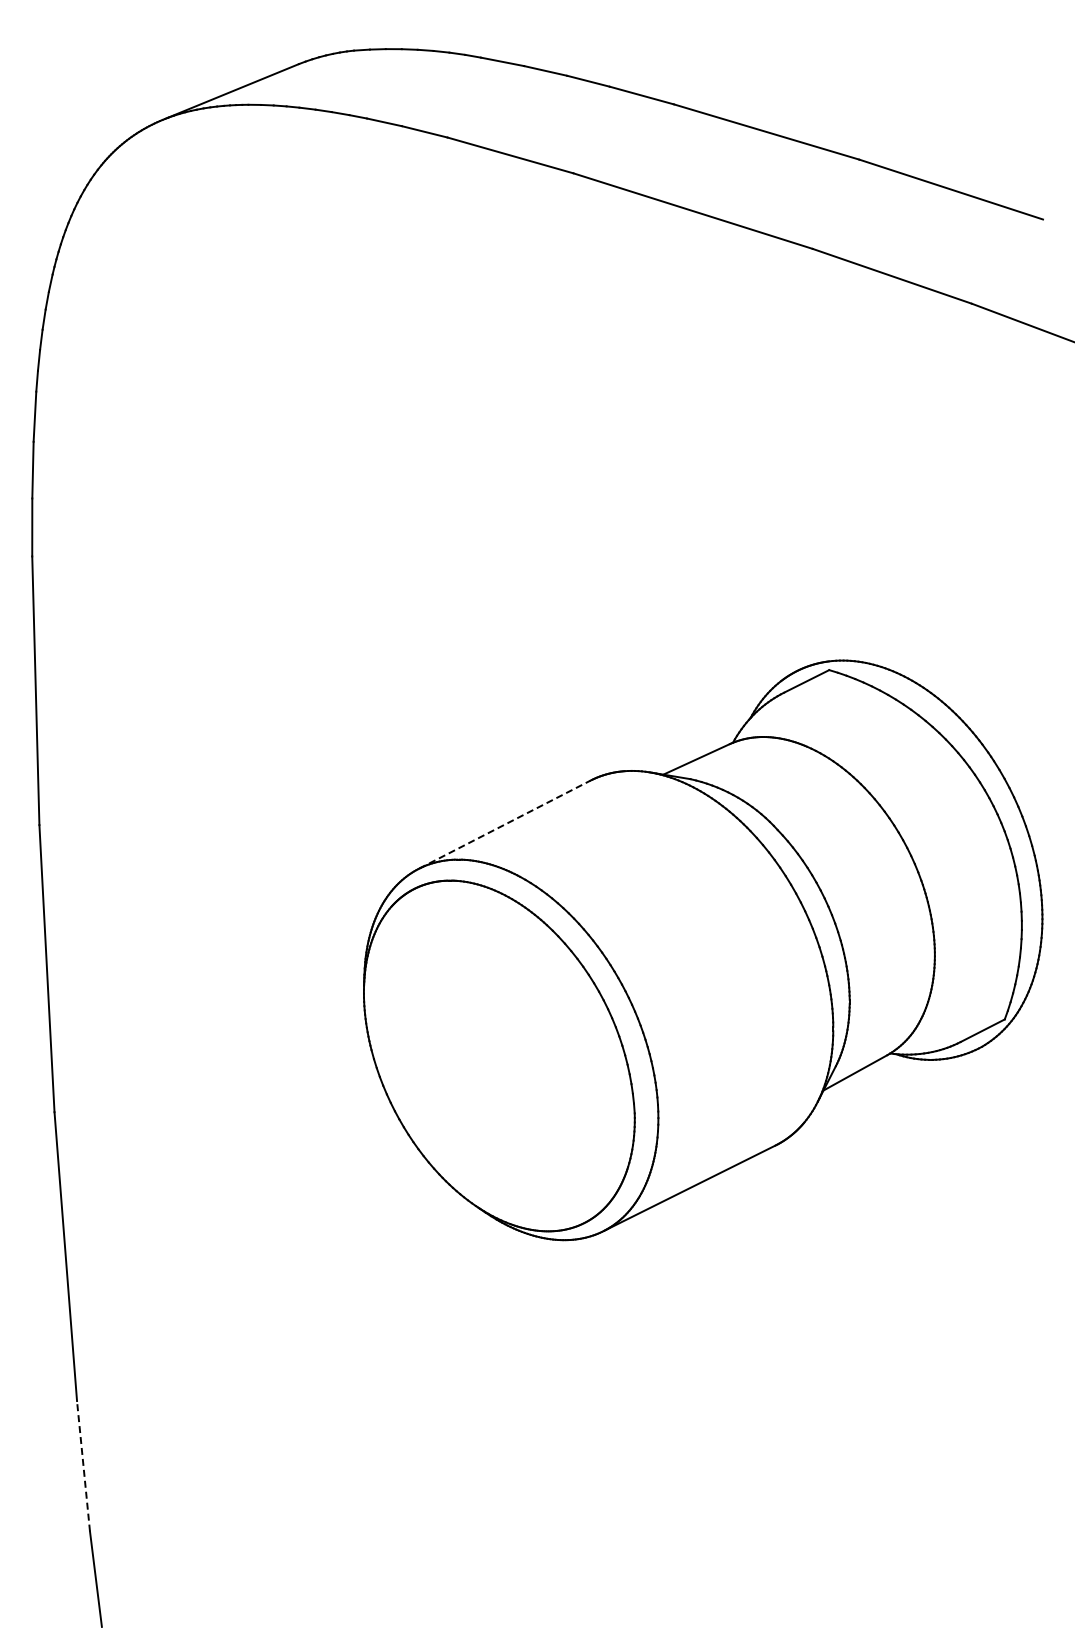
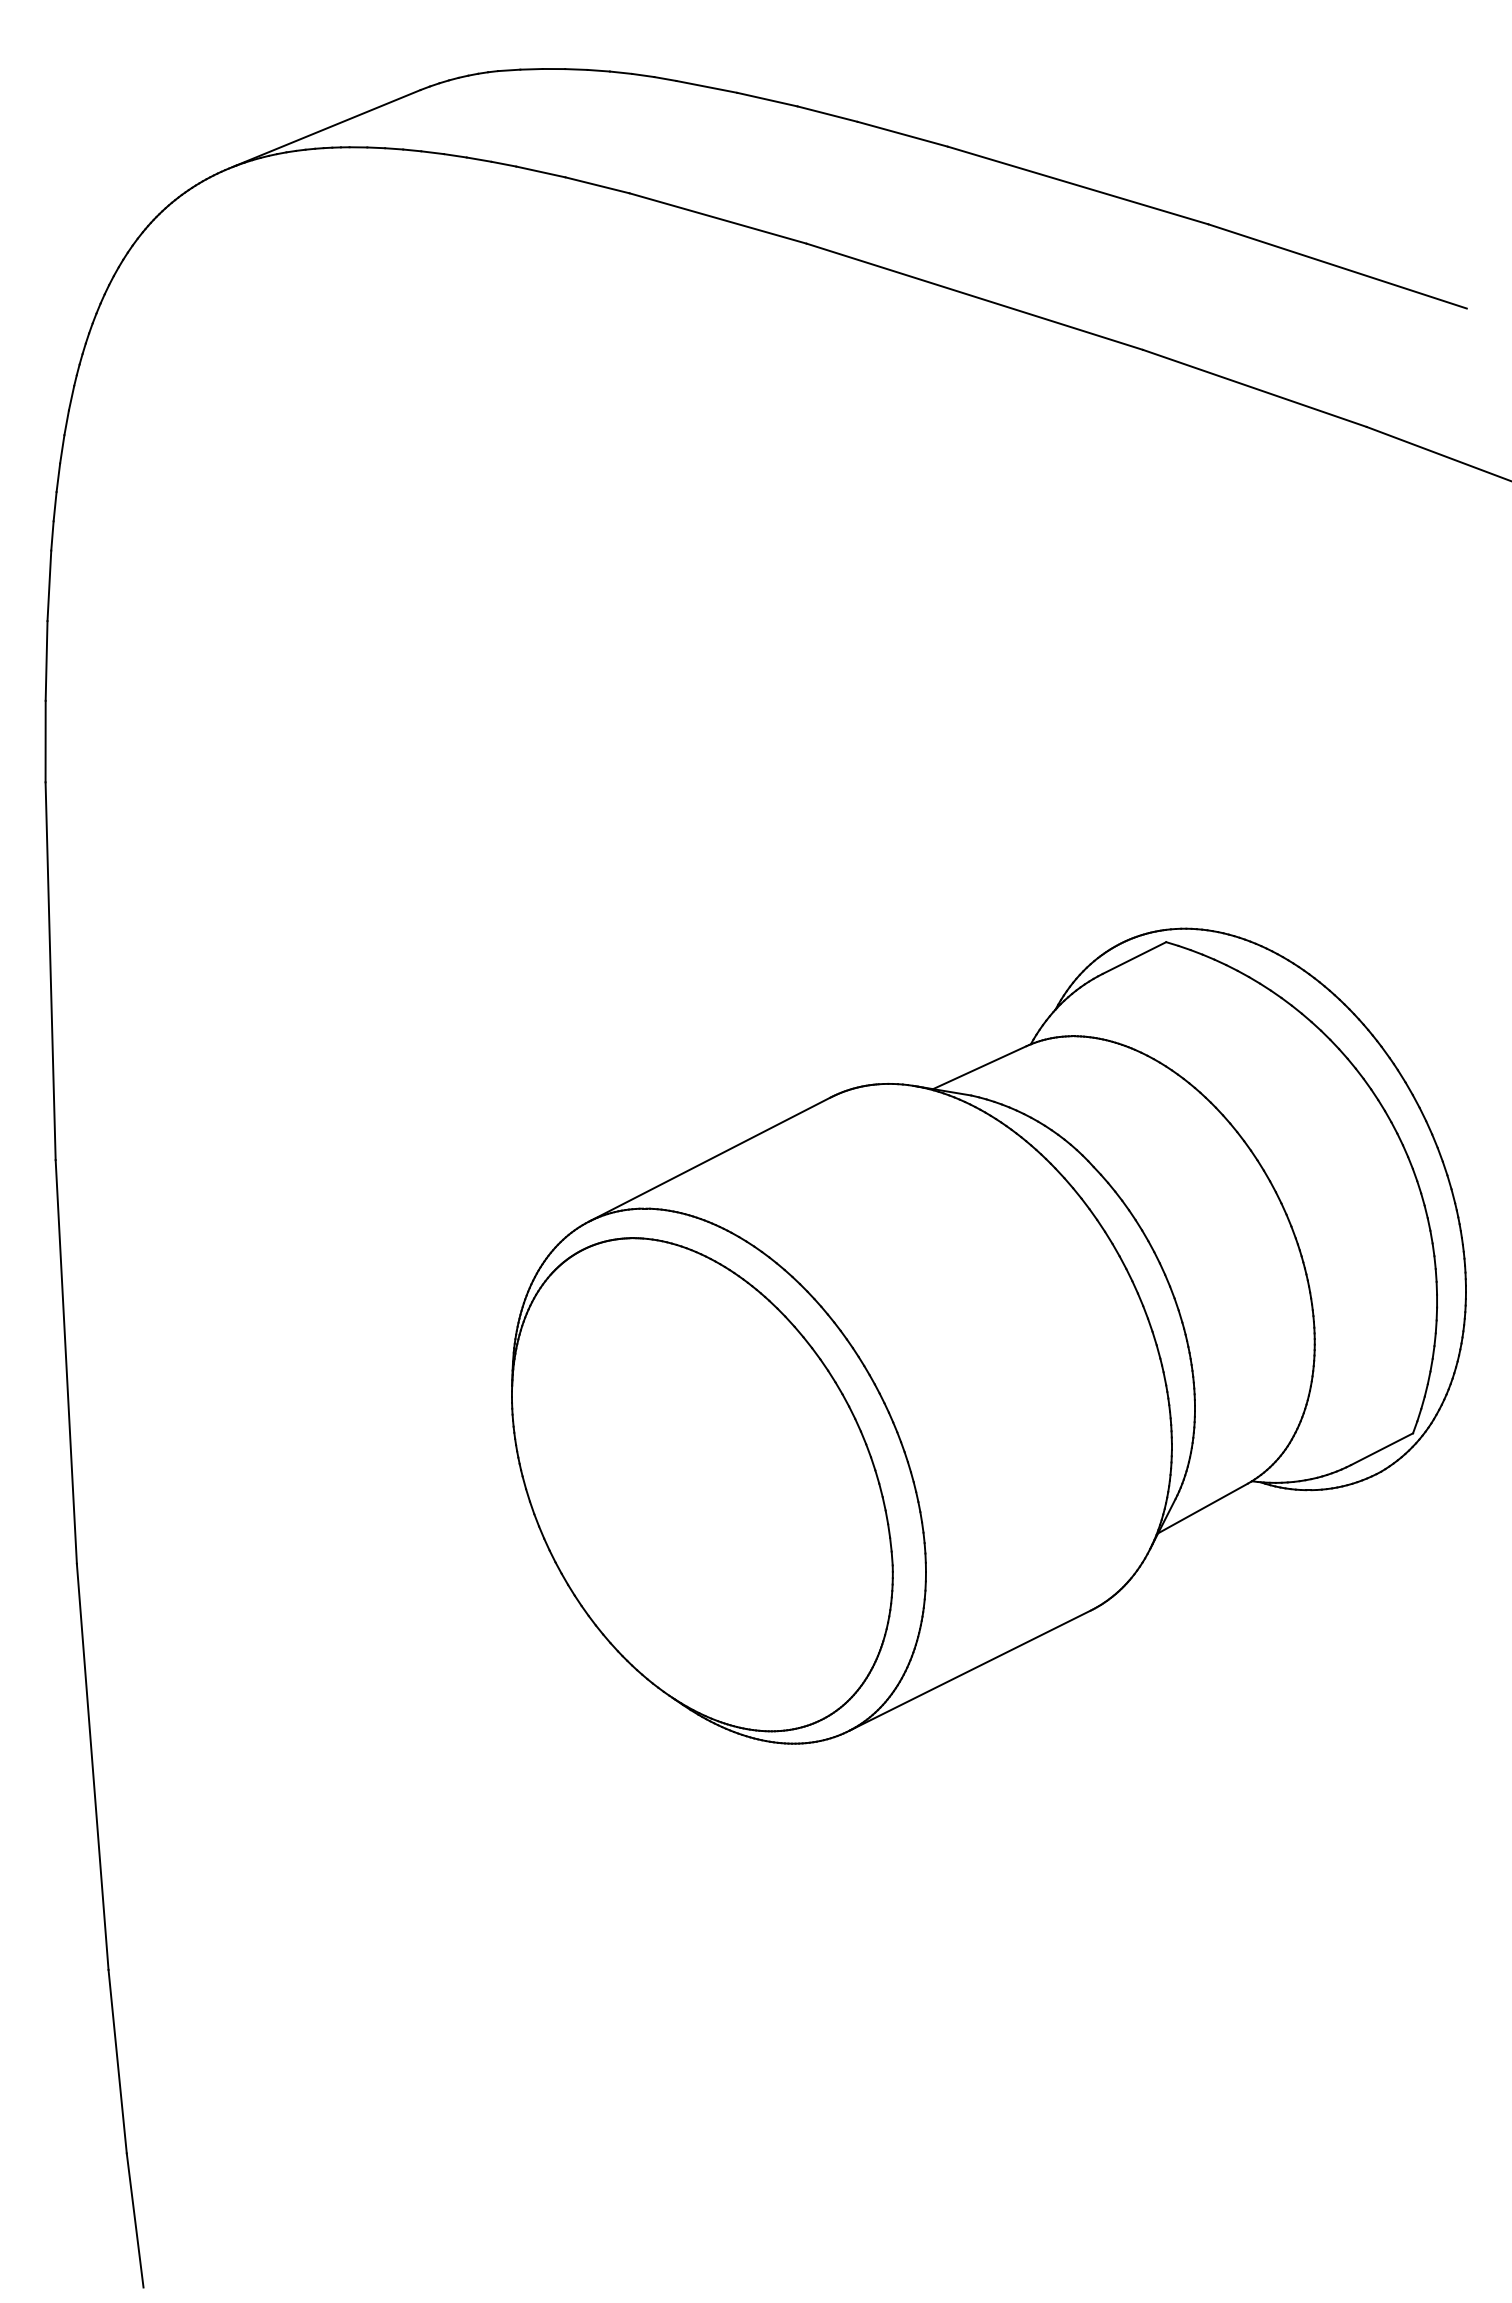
line: (505, 824) -> (711, 1159), dashed -> solid
line: (83, 1466) -> (117, 2061), dashed -> solid

